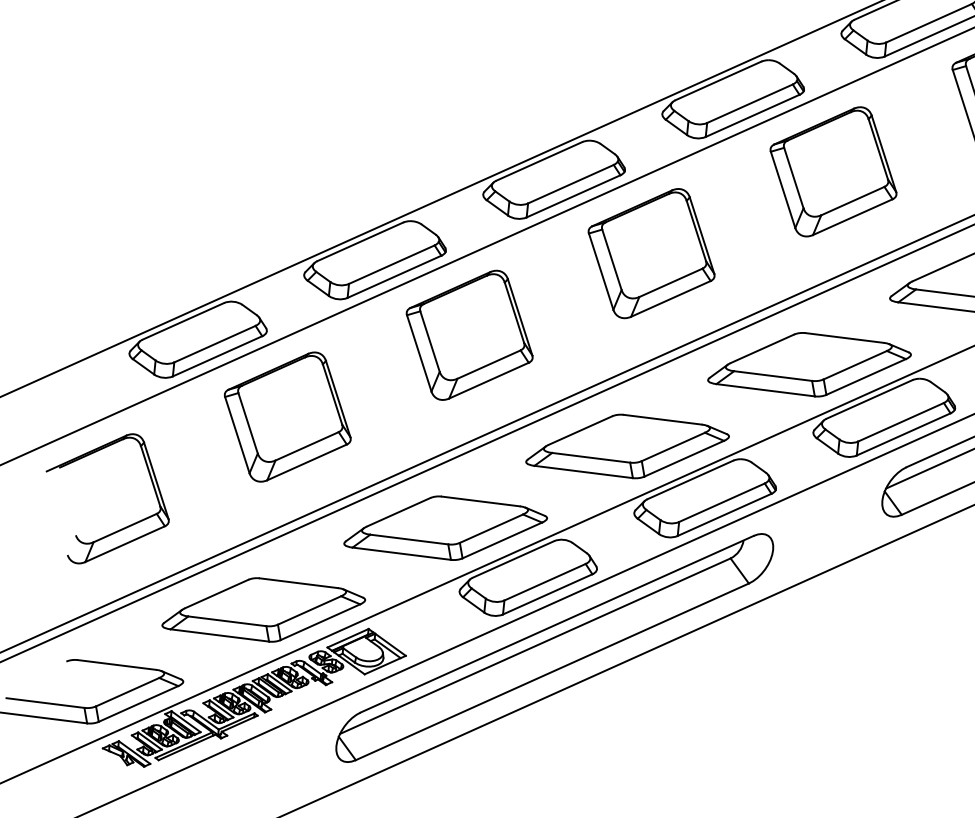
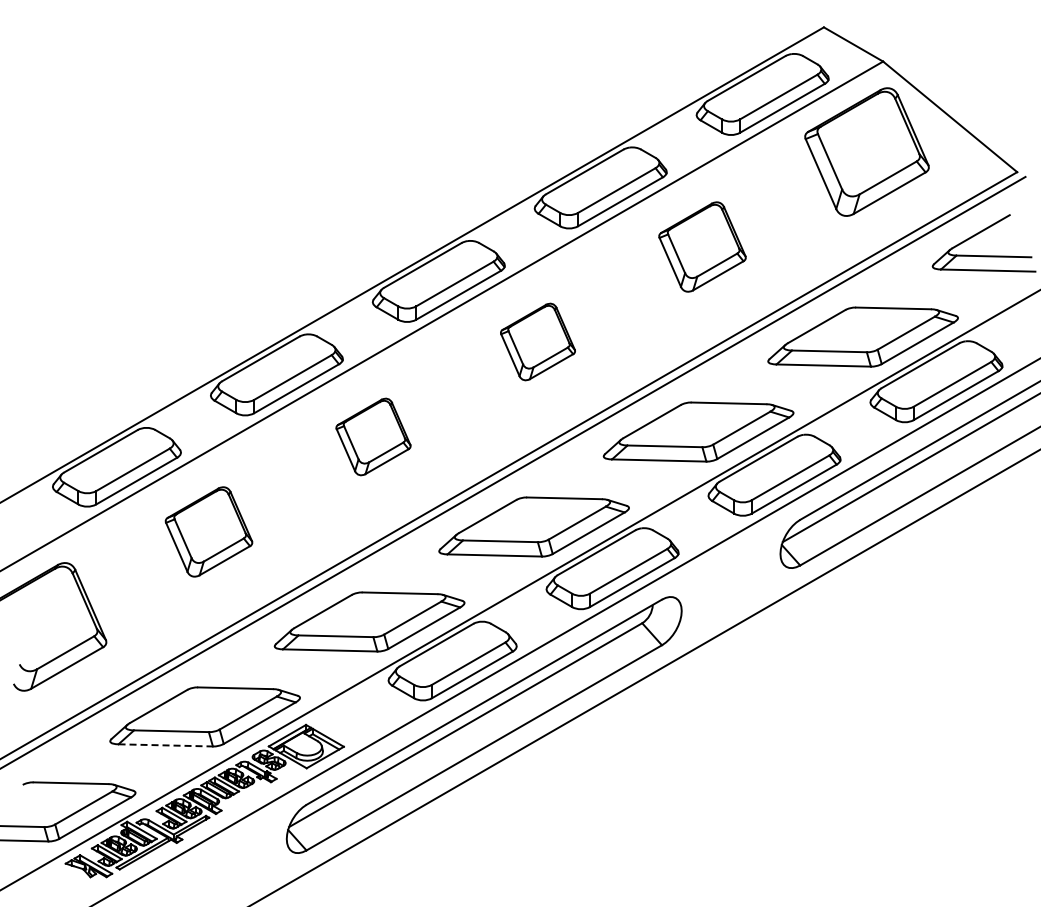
part: (833, 171) -> (702, 246), size x0.7
part: (651, 253) -> (537, 341), size x0.6
part: (469, 334) -> (373, 436), size x0.6
part: (287, 416) -> (208, 531), size x0.7
line: (220, 635) -> (166, 745), solid -> dashed

